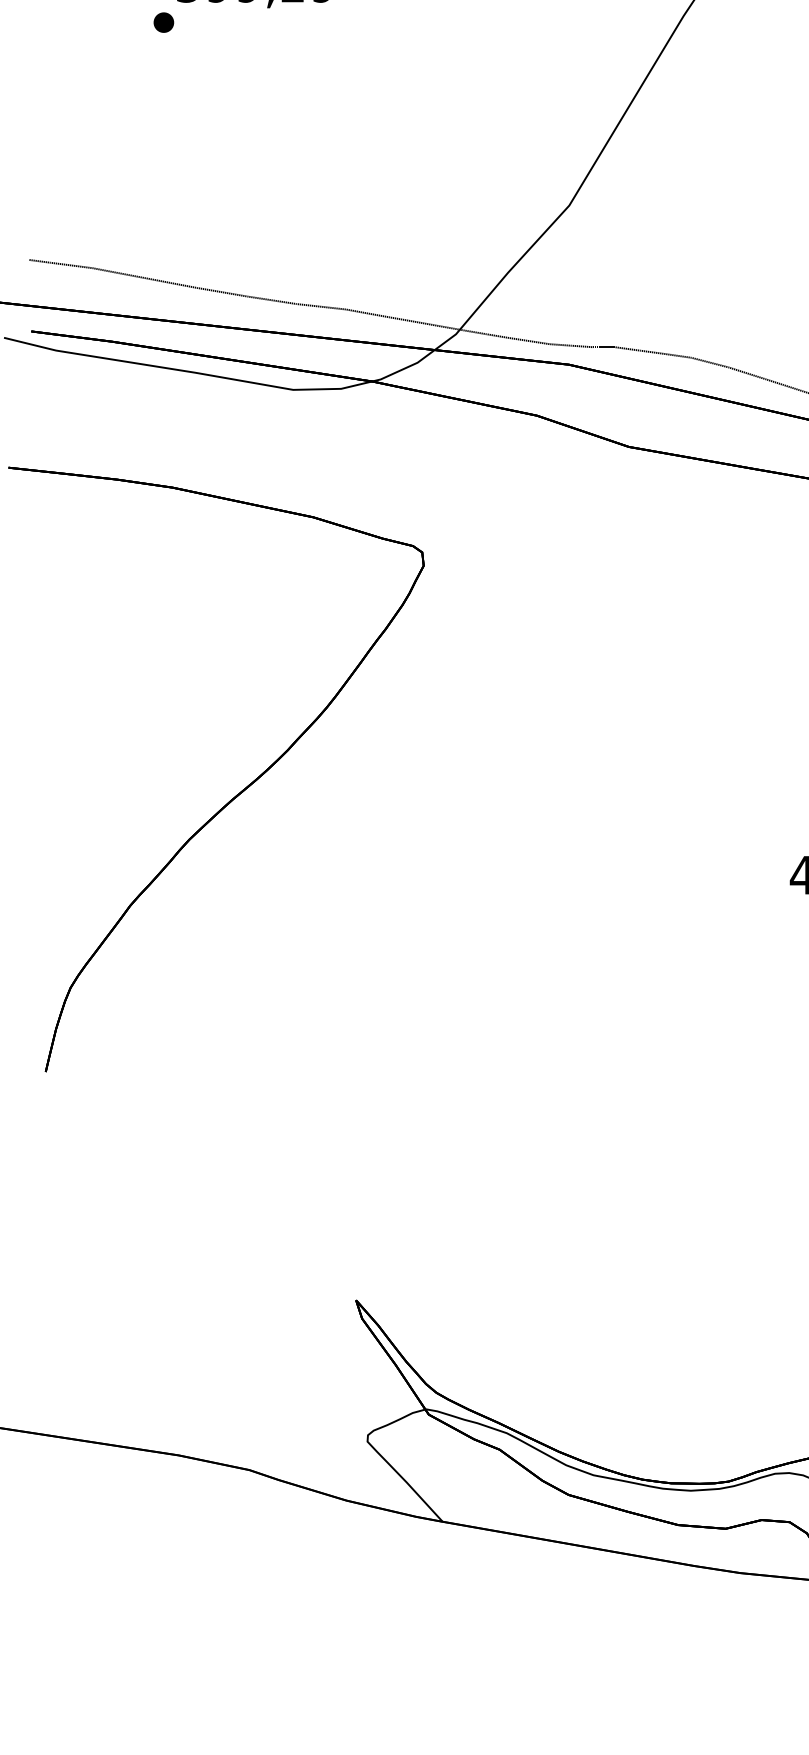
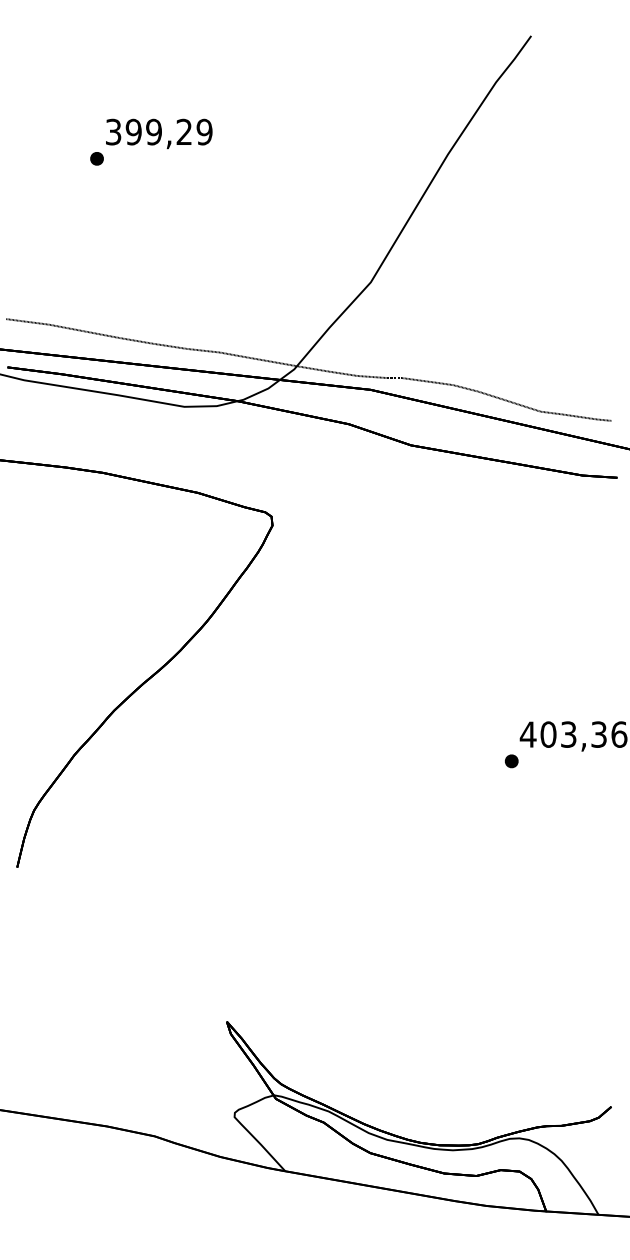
part: (777, 915) -> (511, 761), added

